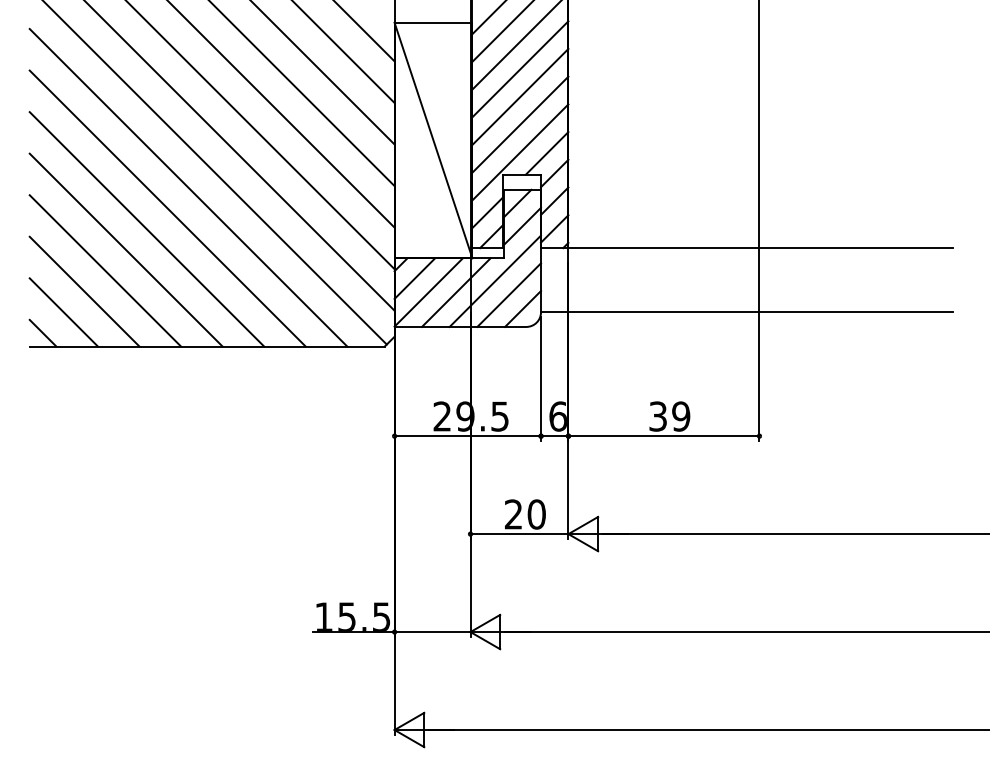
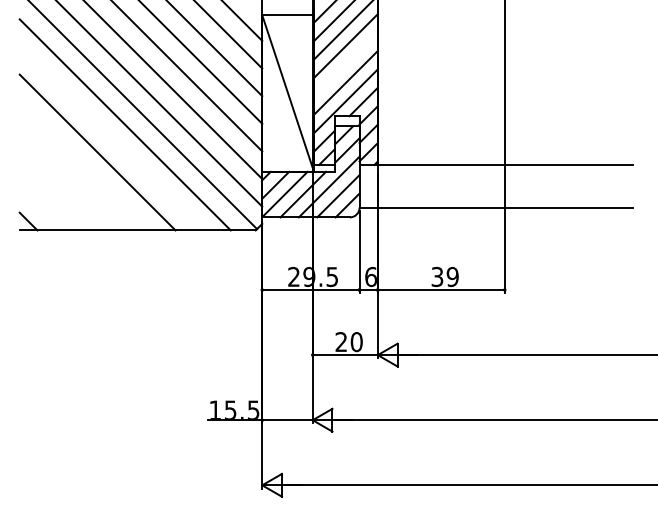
line: (519, 96) -> (345, 64), removed
line: (167, 208) -> (111, 138), removed
line: (125, 250) -> (83, 166), removed
line: (104, 269) -> (69, 179), removed
line: (83, 290) -> (55, 193), removed
line: (63, 312) -> (42, 207), removed

